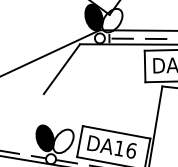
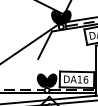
fill: (111, 20) -> (65, 17), added
fill: (63, 140) -> (51, 80), added

